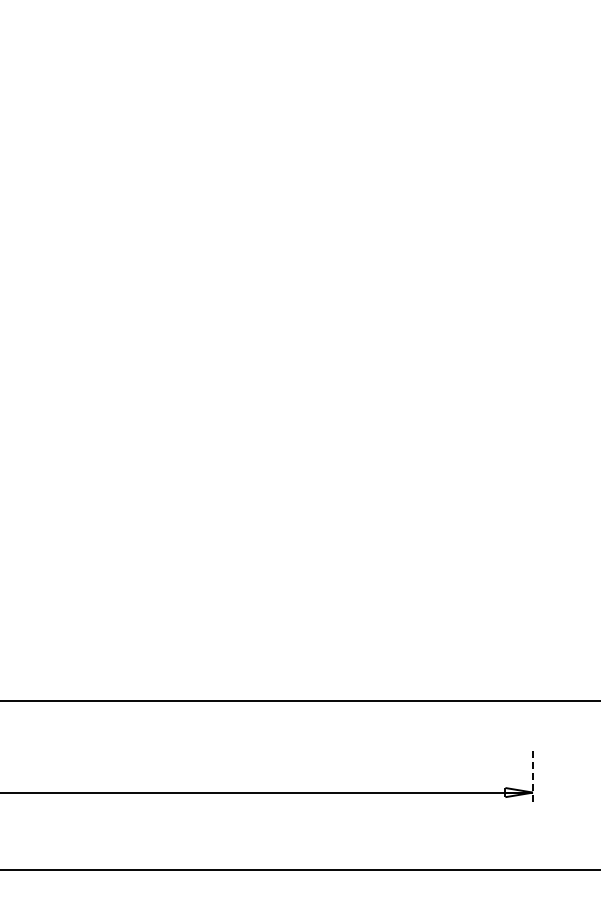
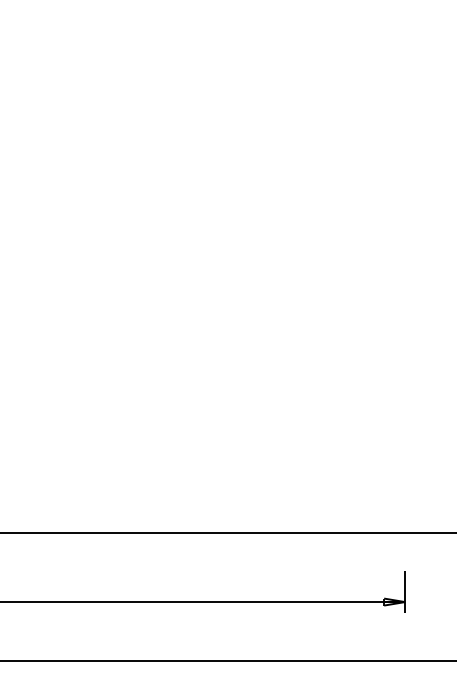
line: (533, 778) -> (405, 591), dashed -> solid

